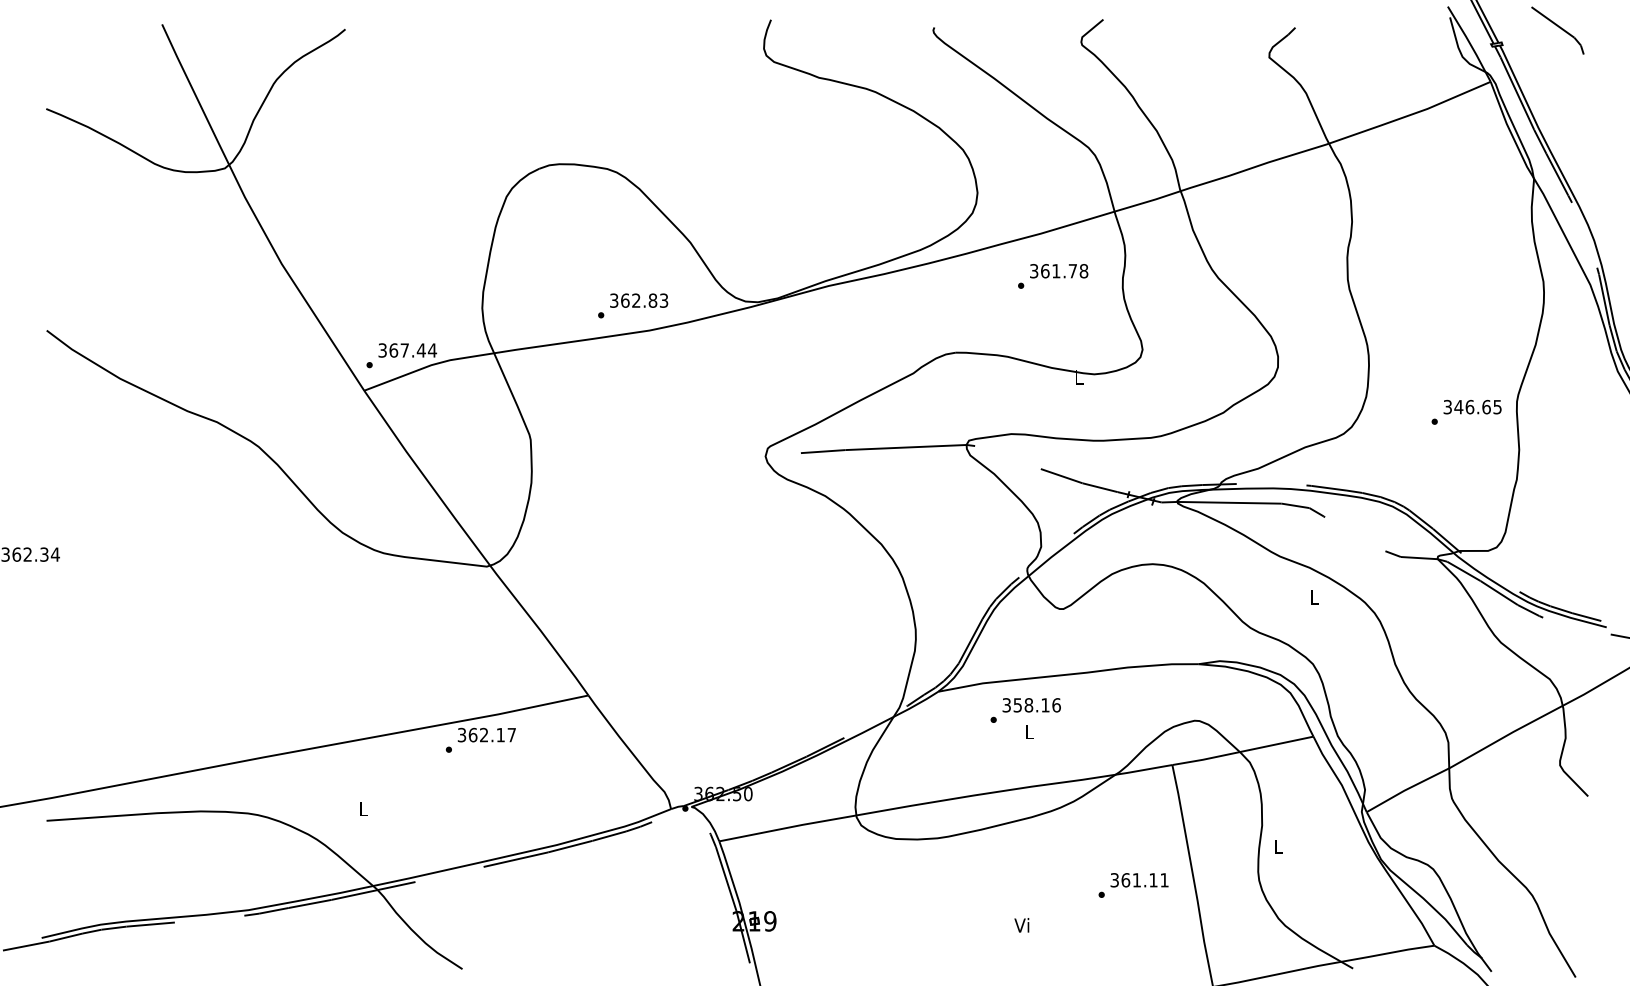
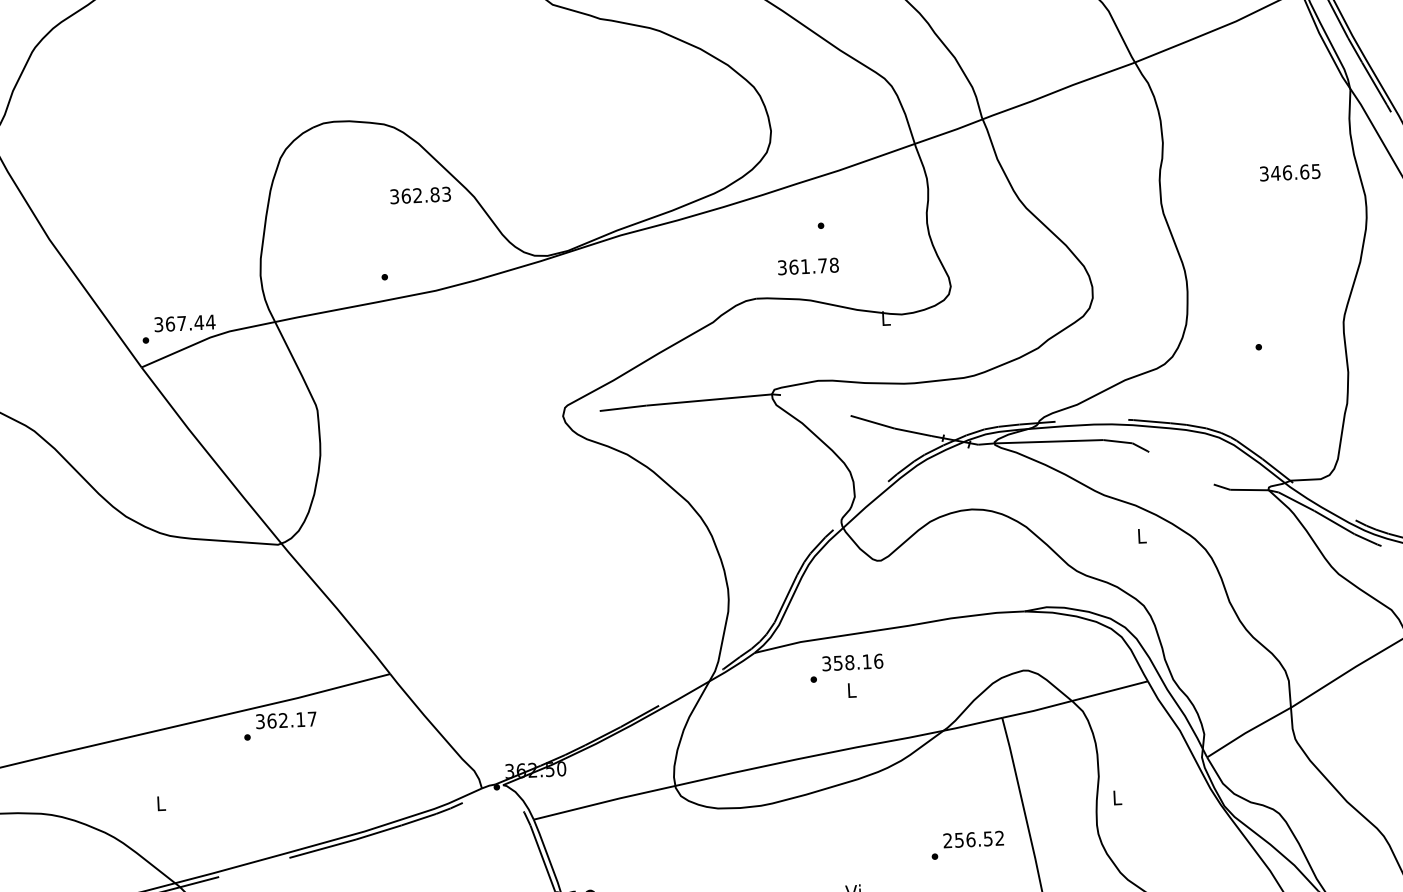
text: (1059, 271) -> (808, 266), moved
text: (639, 300) -> (420, 195), moved
text: (1472, 406) -> (1290, 172), moved
text: (1139, 880) -> (973, 839), 361.11 -> 256.52

